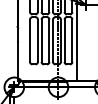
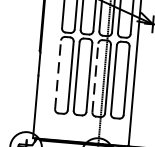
line: (30, 40) -> (58, 74), solid -> dashed
line: (53, 40) -> (96, 77), solid -> dashed

